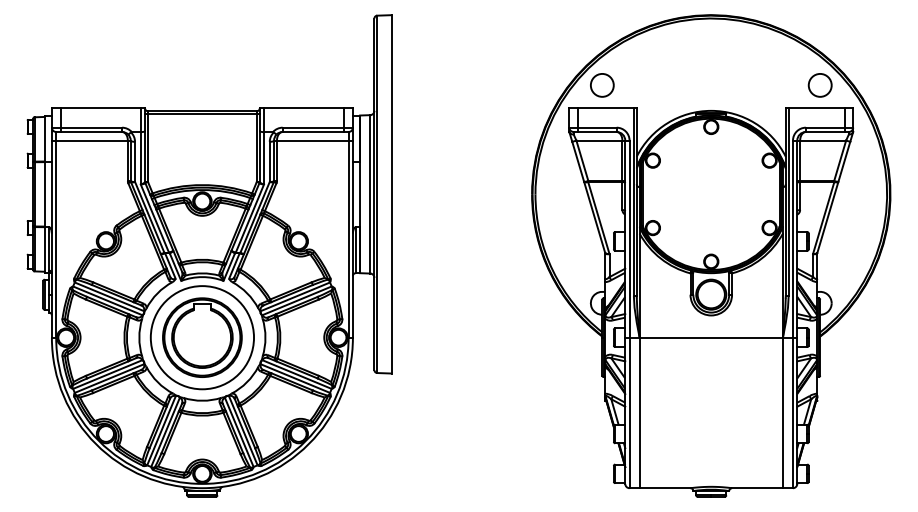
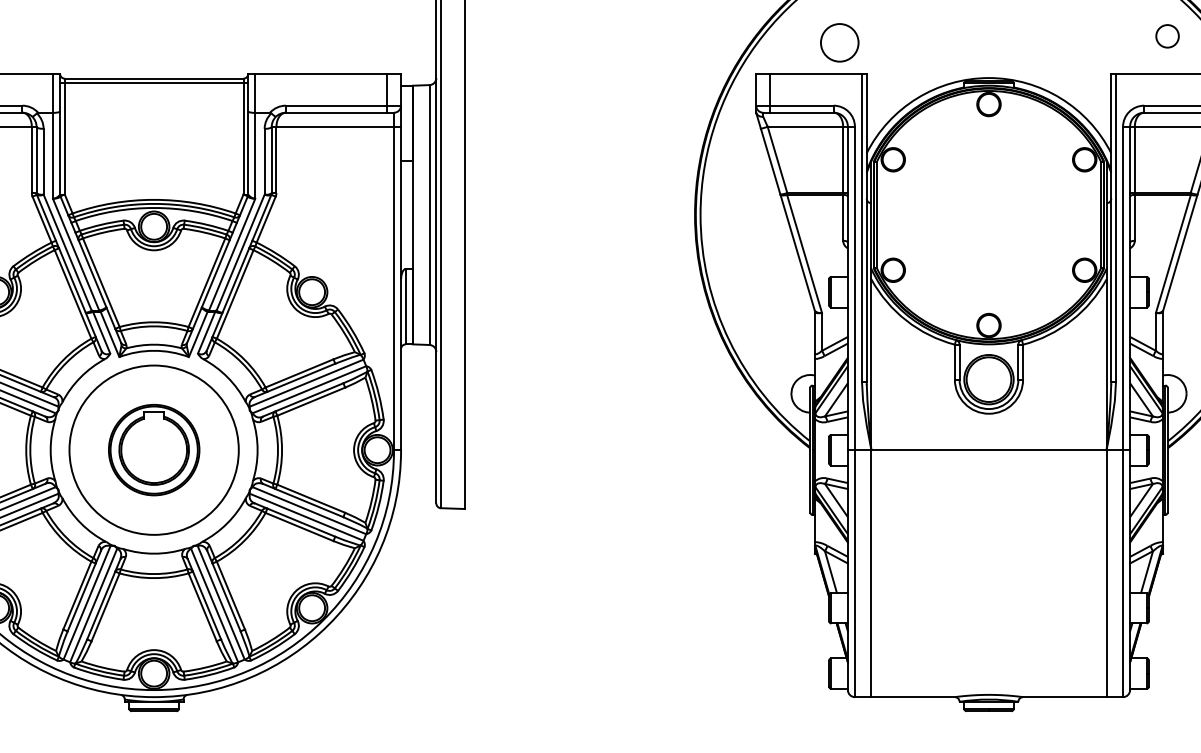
circle: (602, 85) -> (840, 43), moved
circle: (819, 85) -> (1166, 36), size x0.6
part: (202, 337) -> (154, 449), size x0.7

